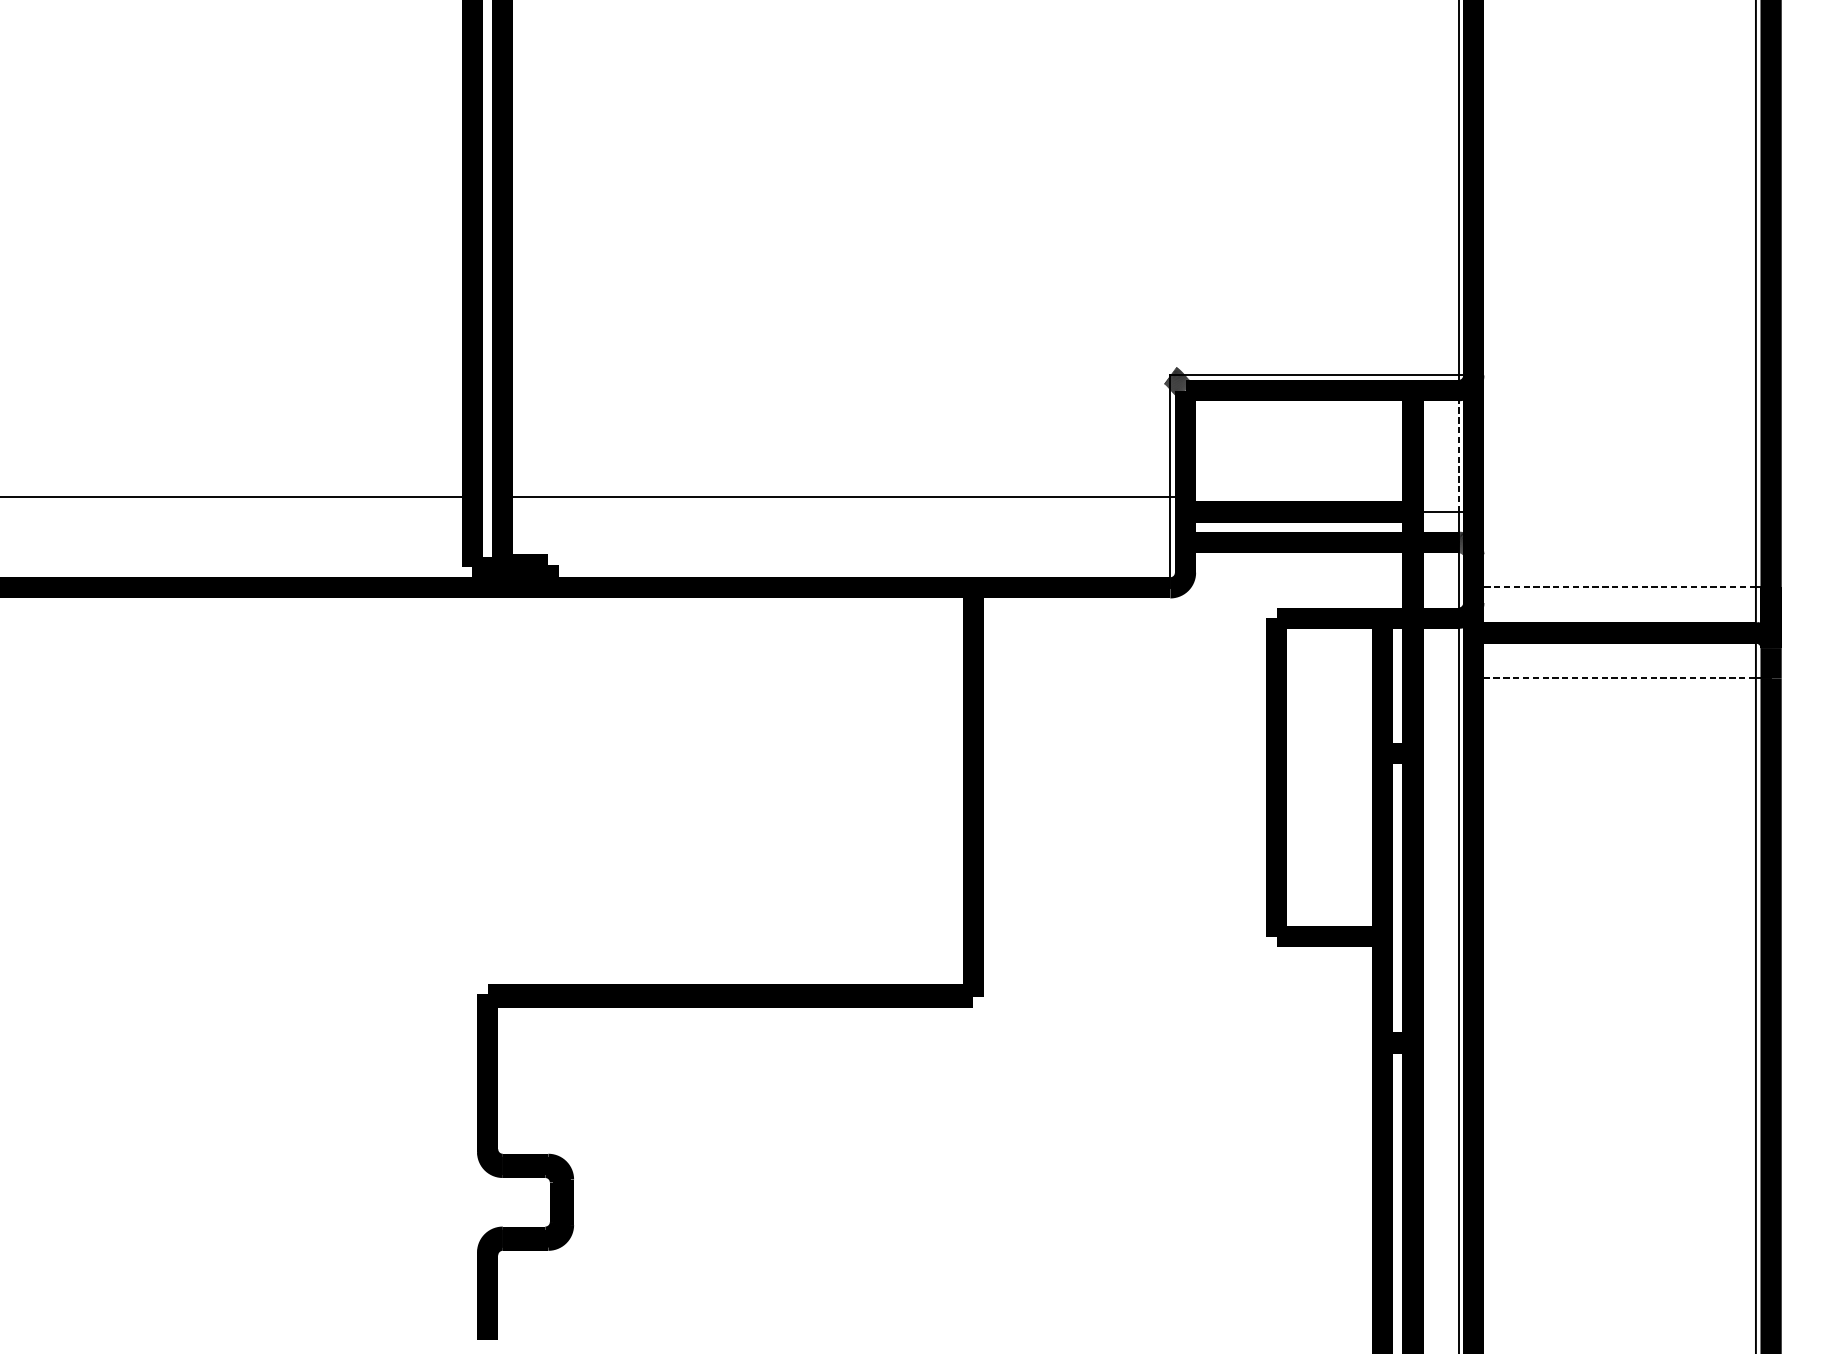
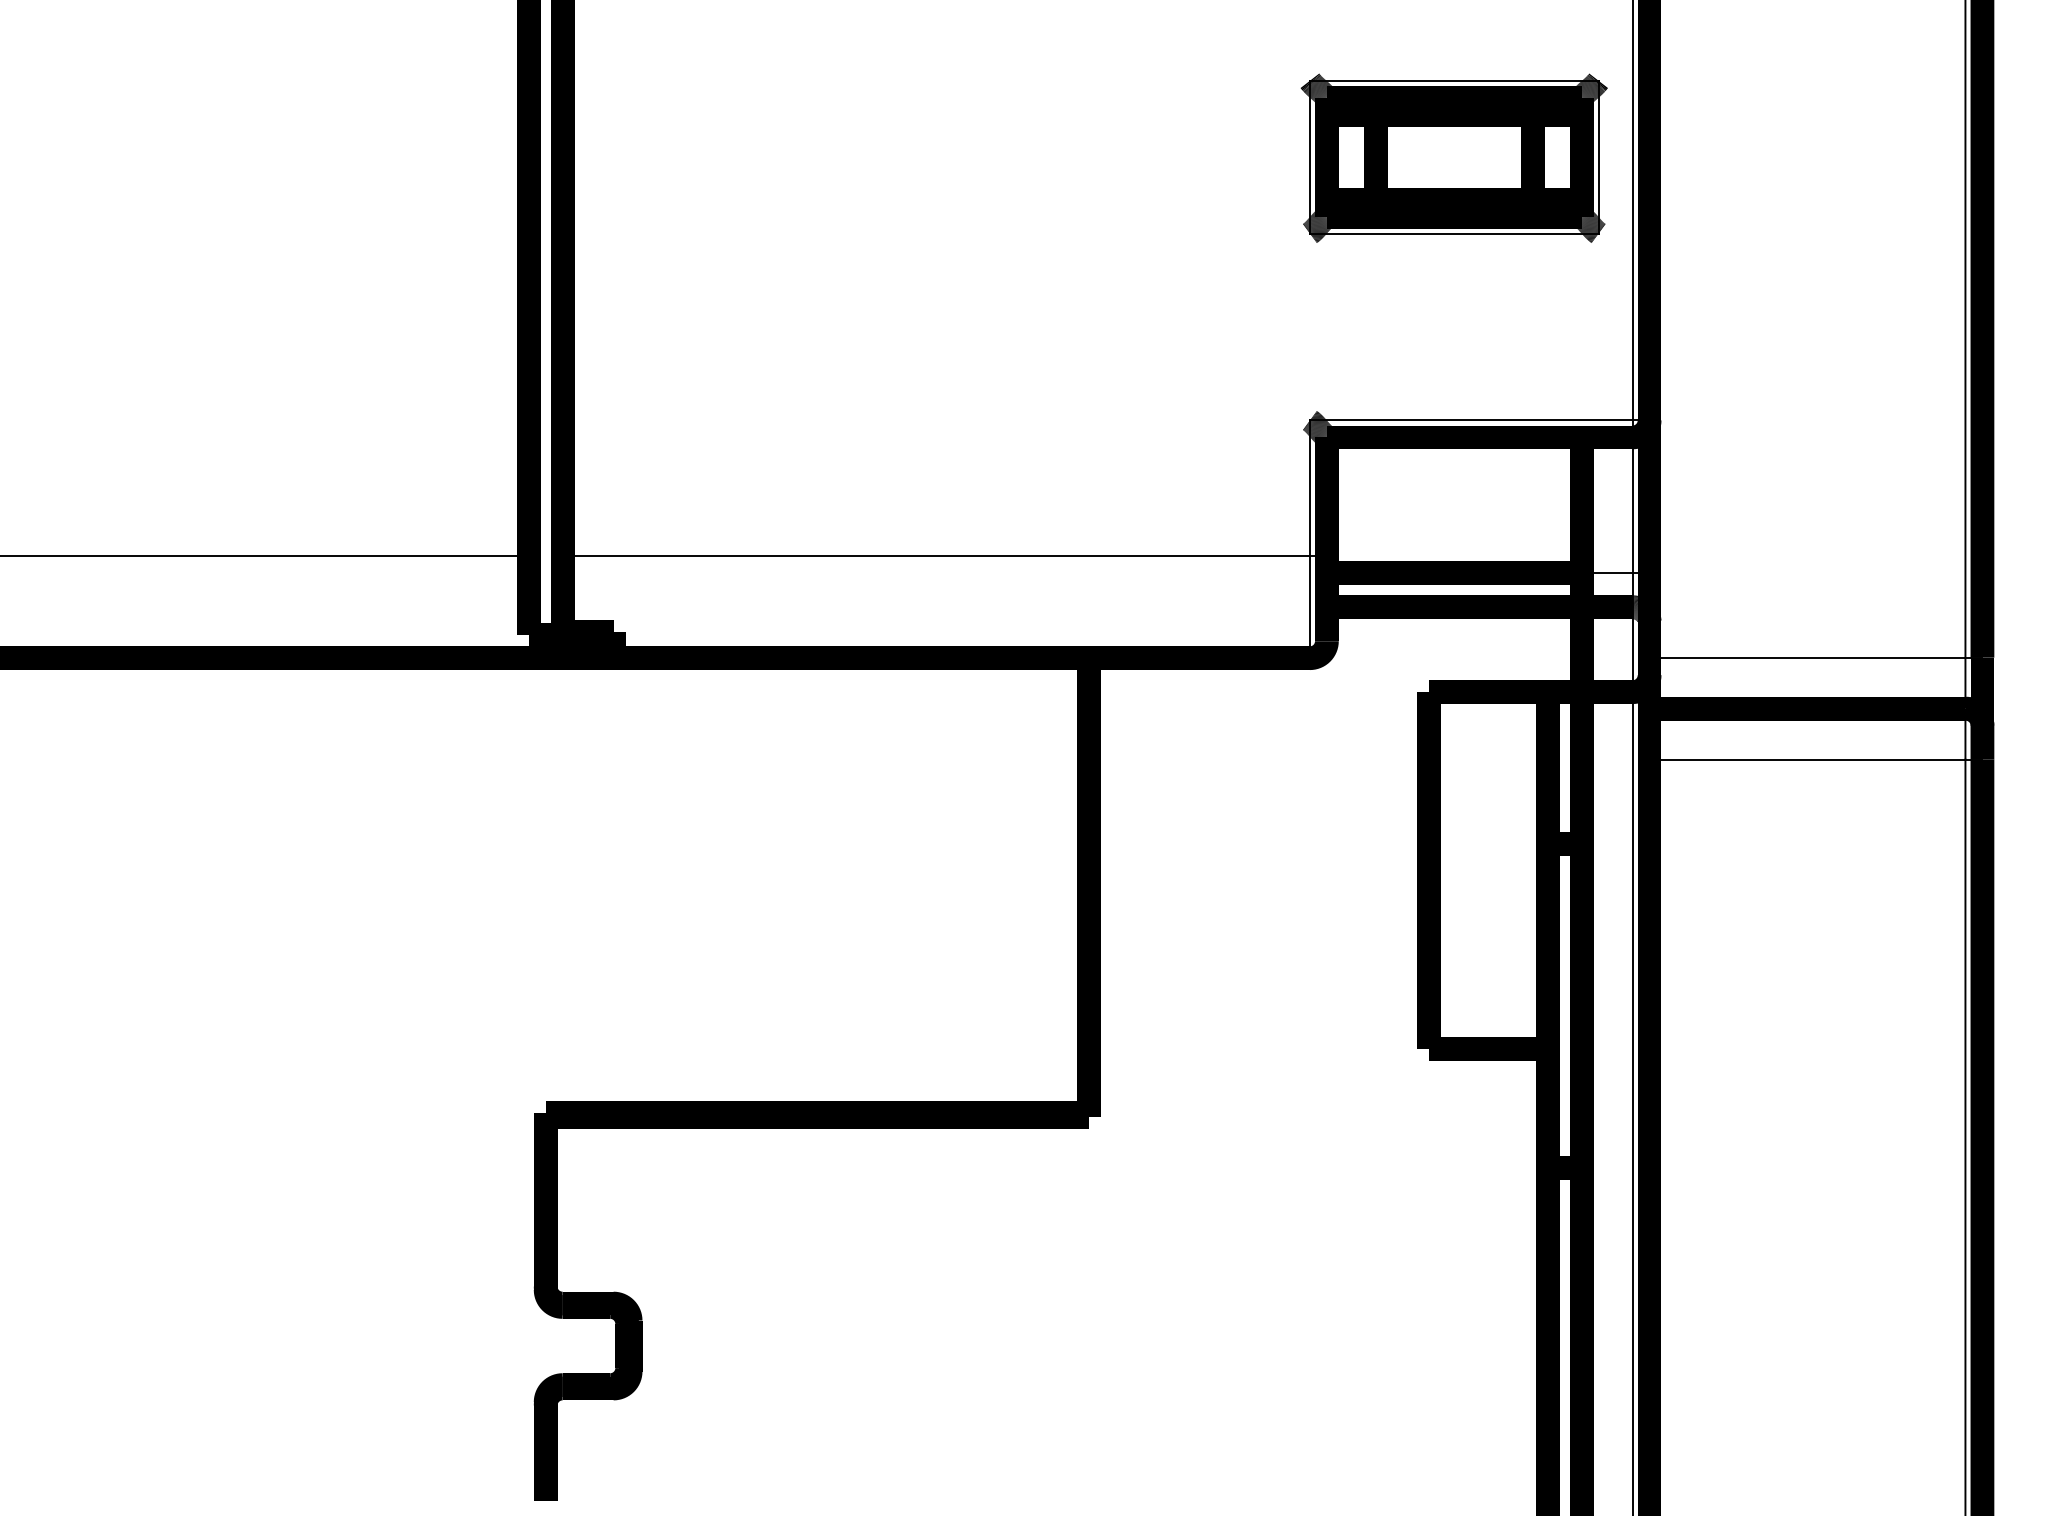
part: (1298, 140) -> (1453, 157), added
line: (1458, 451) -> (1632, 505), dashed -> solid
line: (1614, 587) -> (1807, 657), dashed -> solid
line: (1614, 678) -> (1807, 759), dashed -> solid

